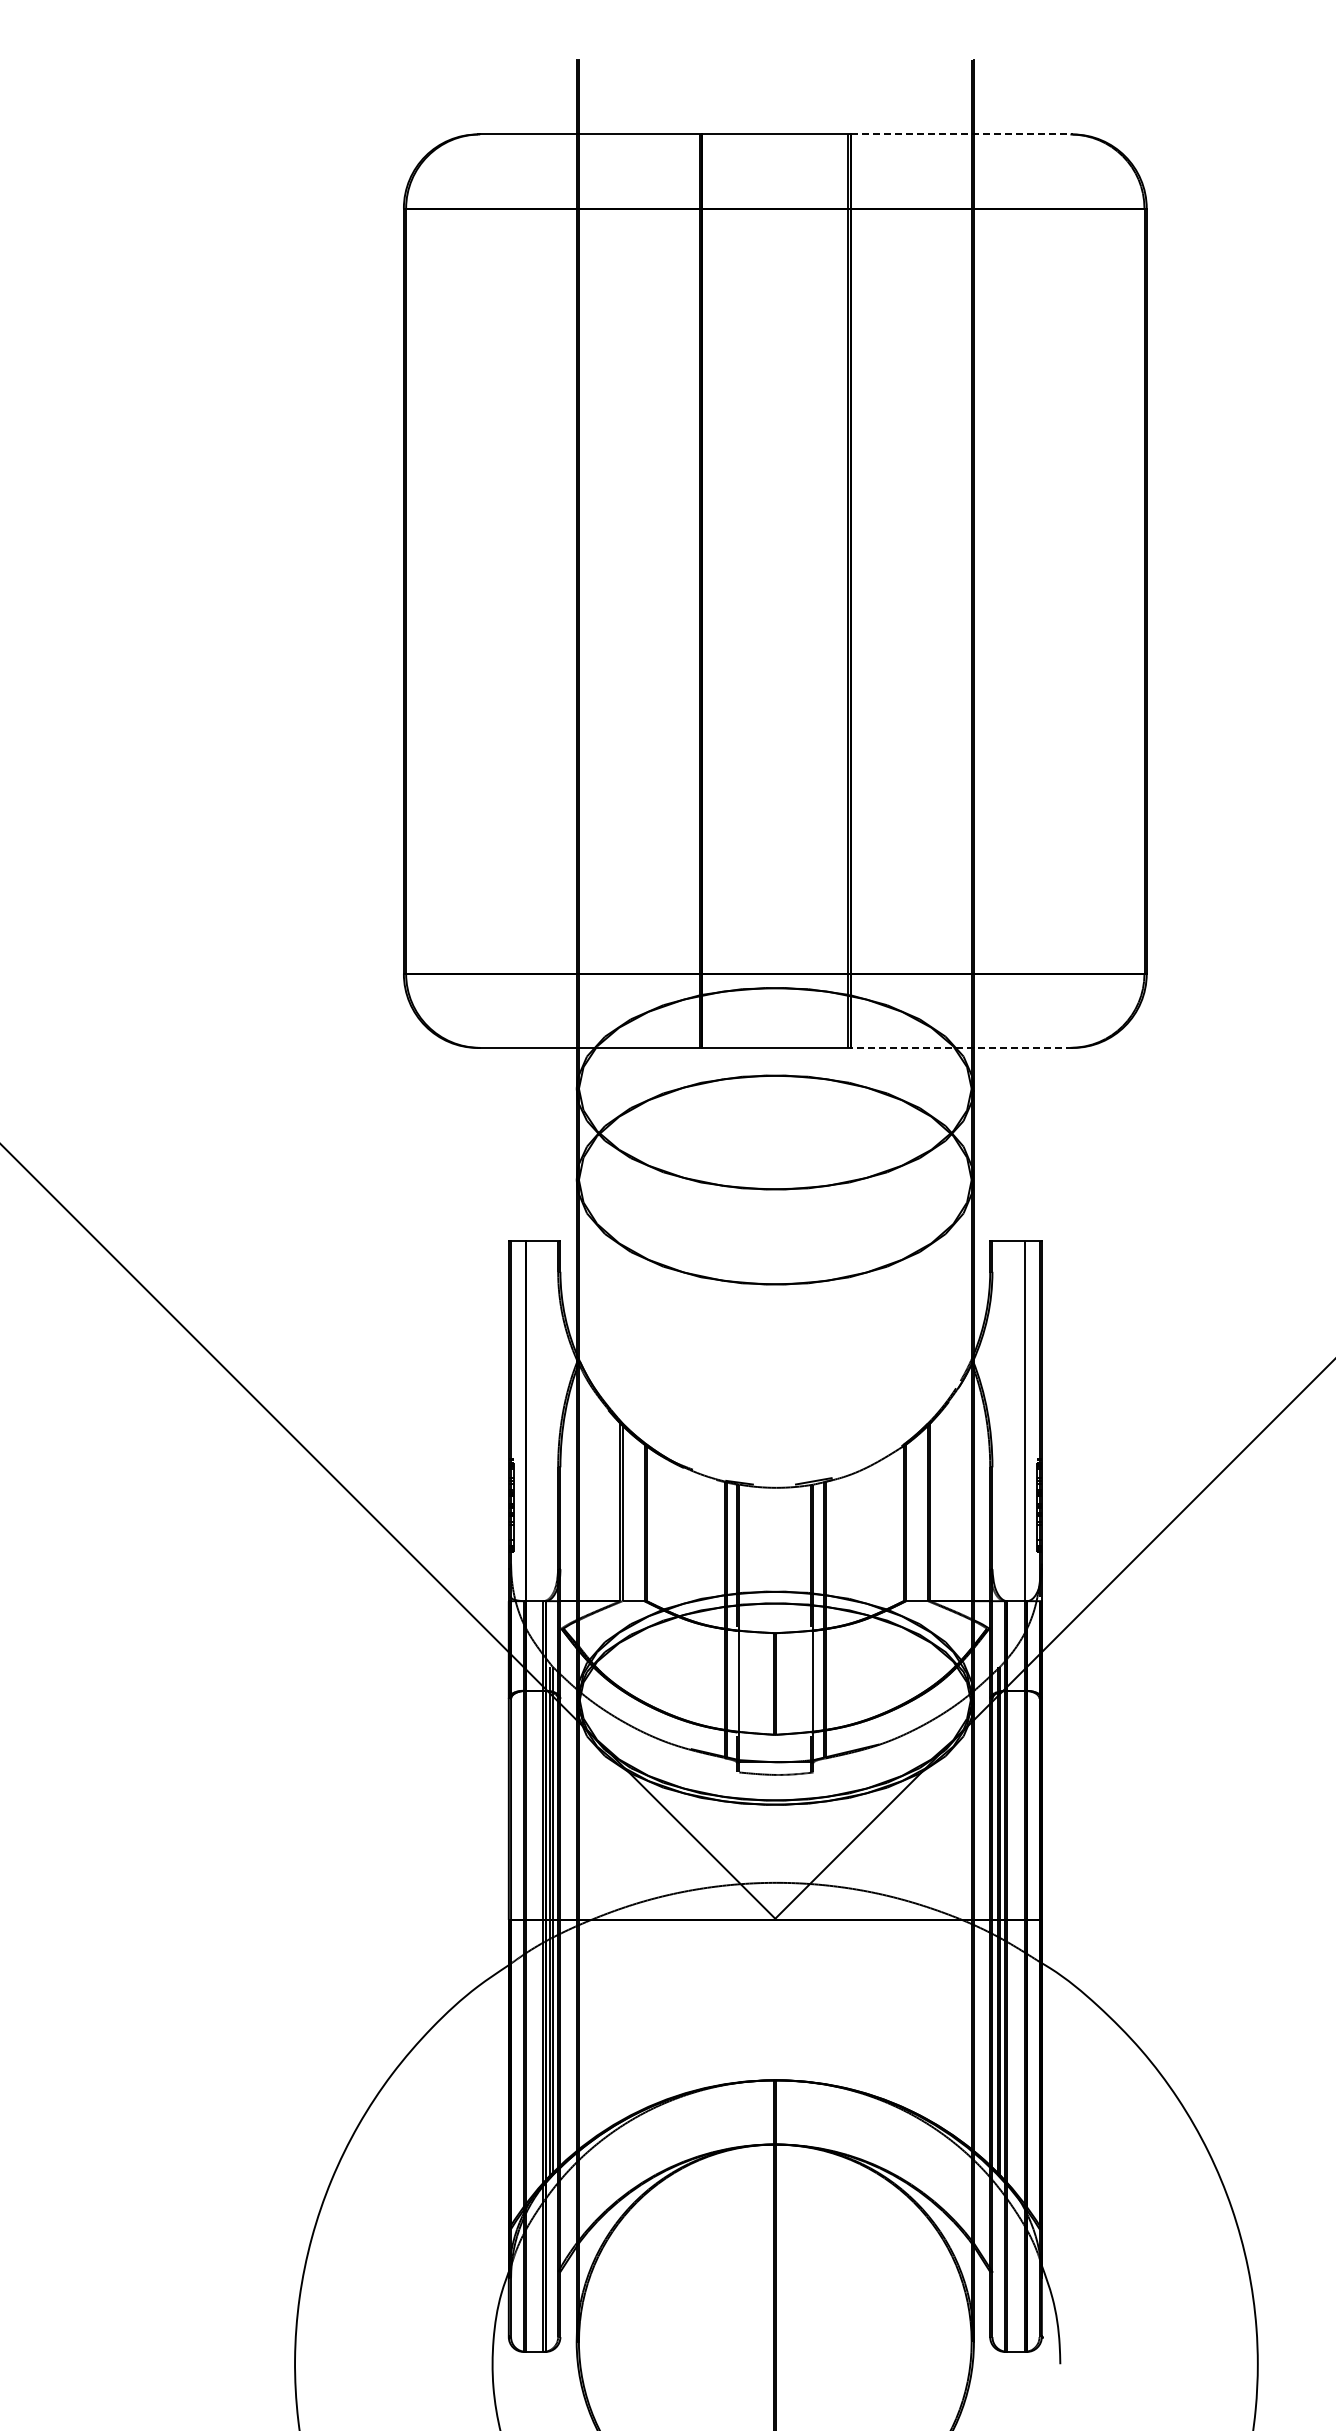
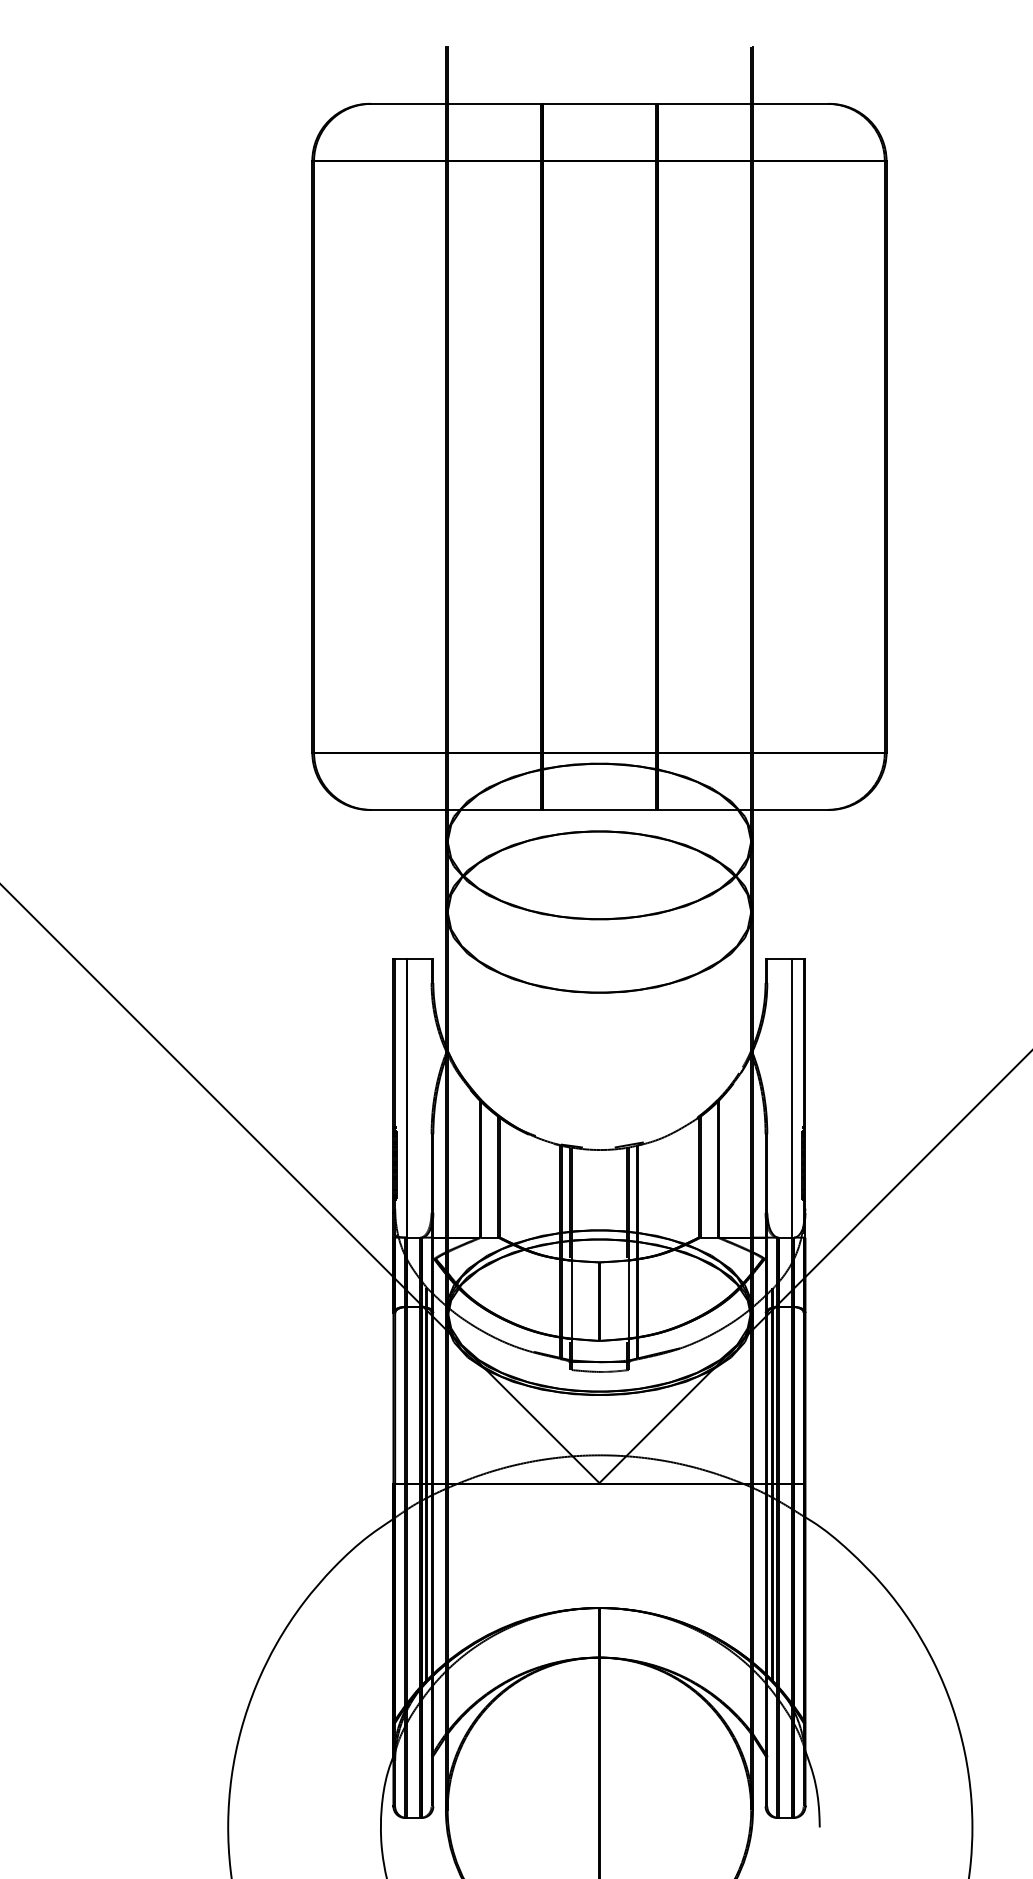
line: (962, 134) -> (744, 103), dashed -> solid
line: (961, 1047) -> (743, 809), dashed -> solid

